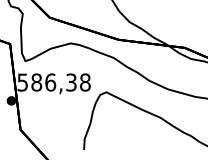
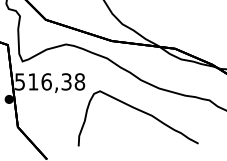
text: (36, 82) -> (33, 81), 586,38 -> 516,38

